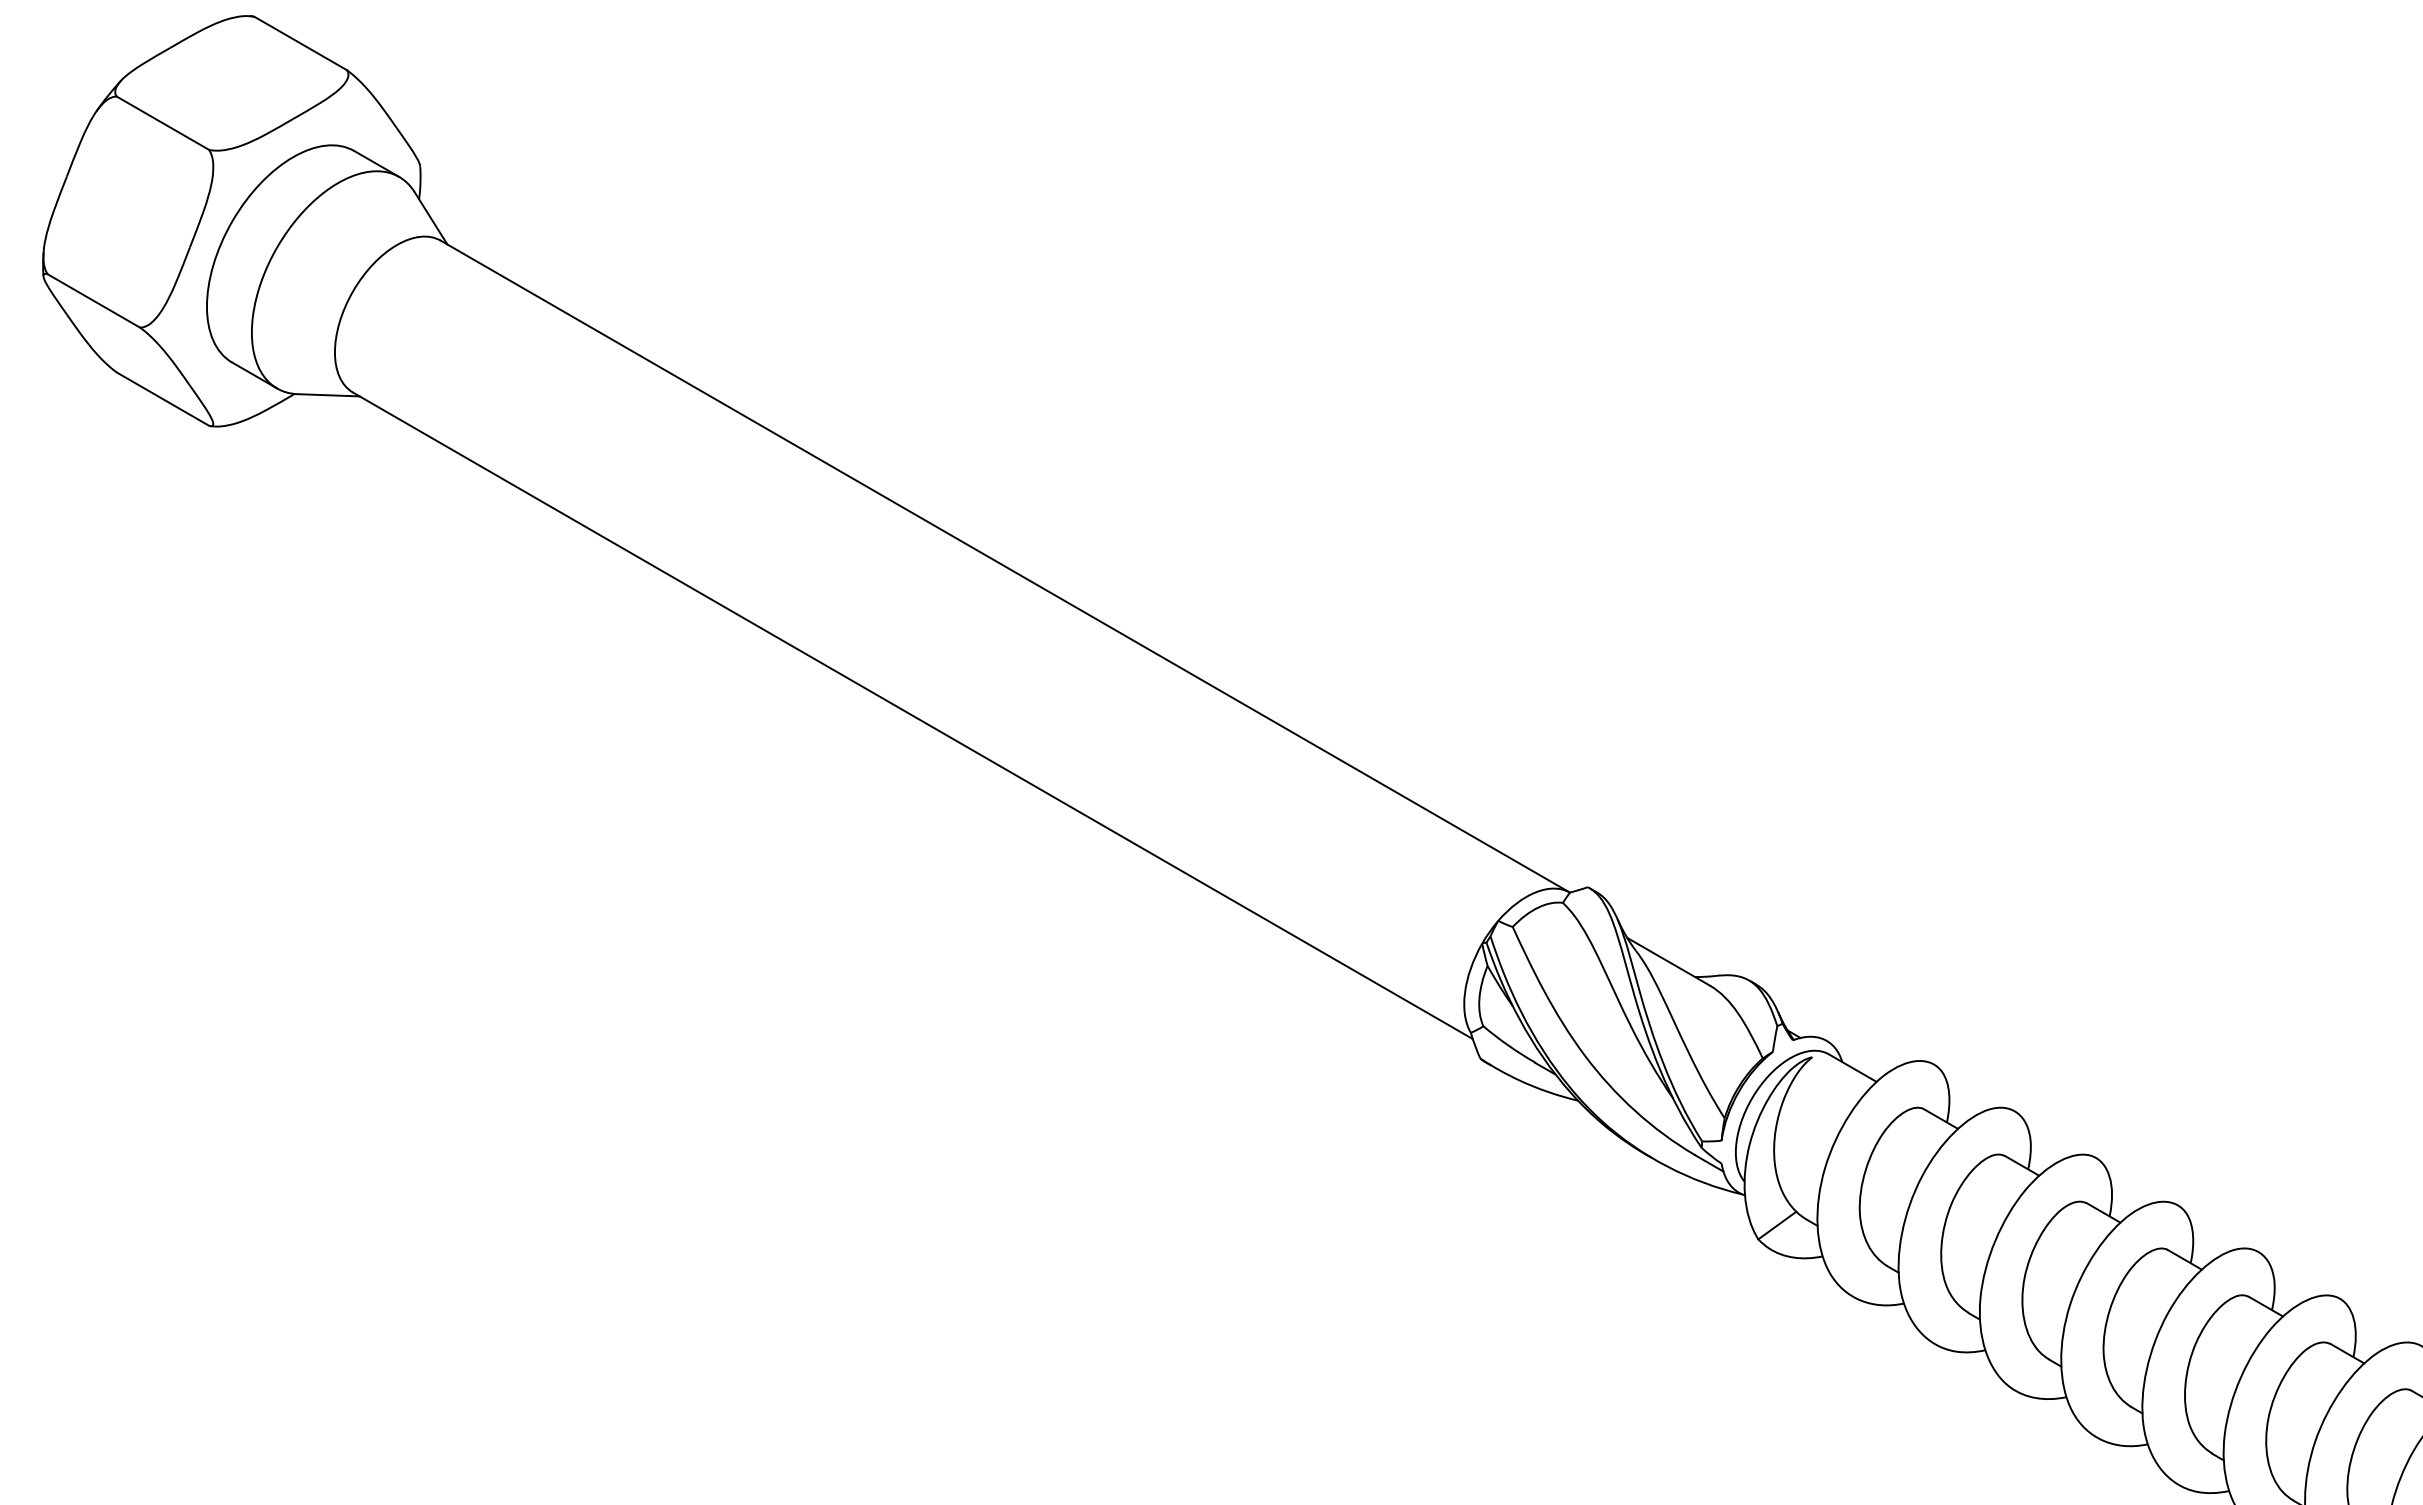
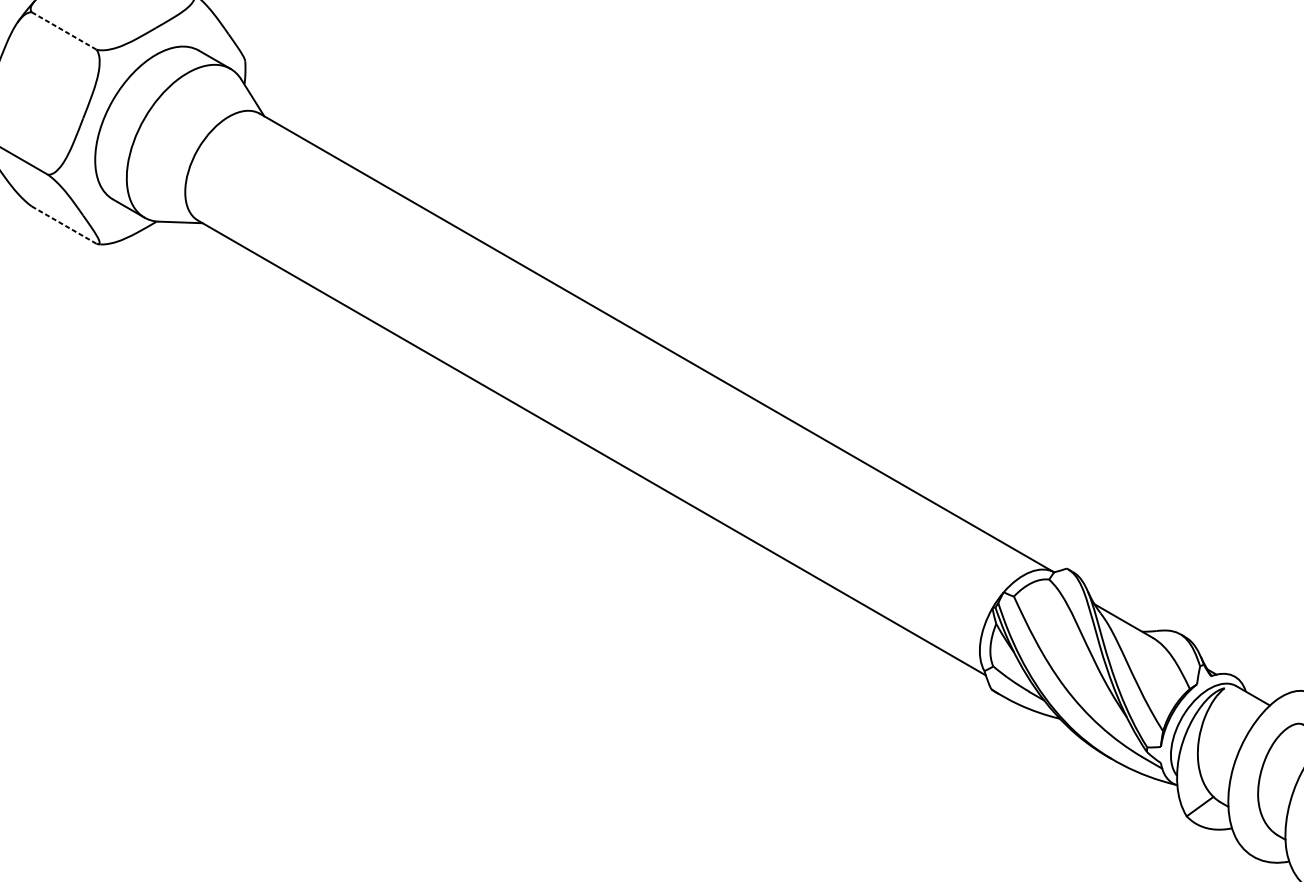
line: (163, 123) -> (64, 31), solid -> dashed
line: (163, 399) -> (64, 225), solid -> dashed

